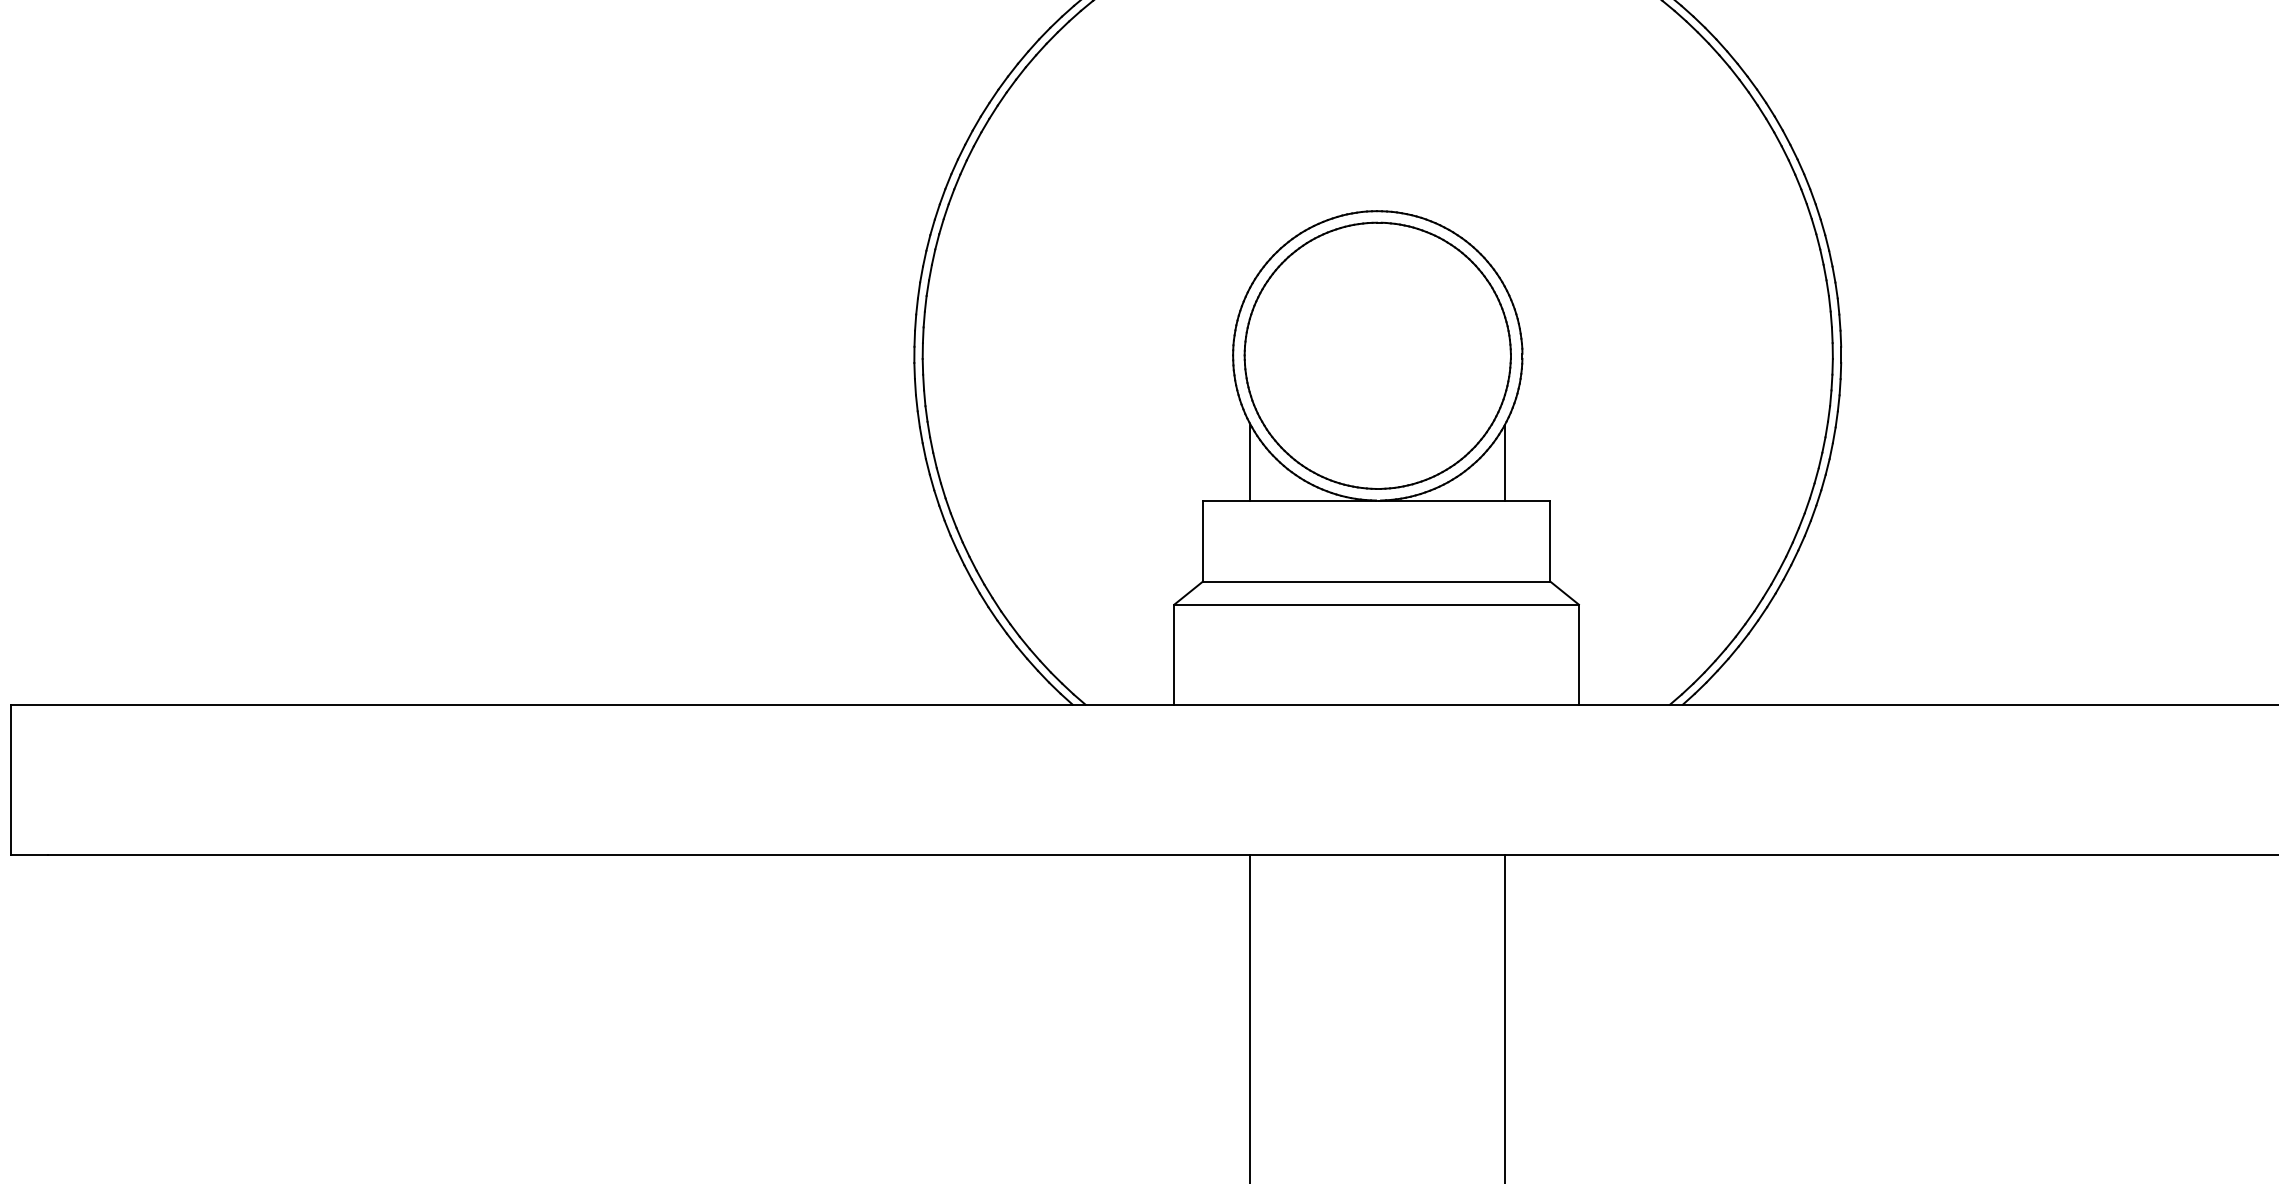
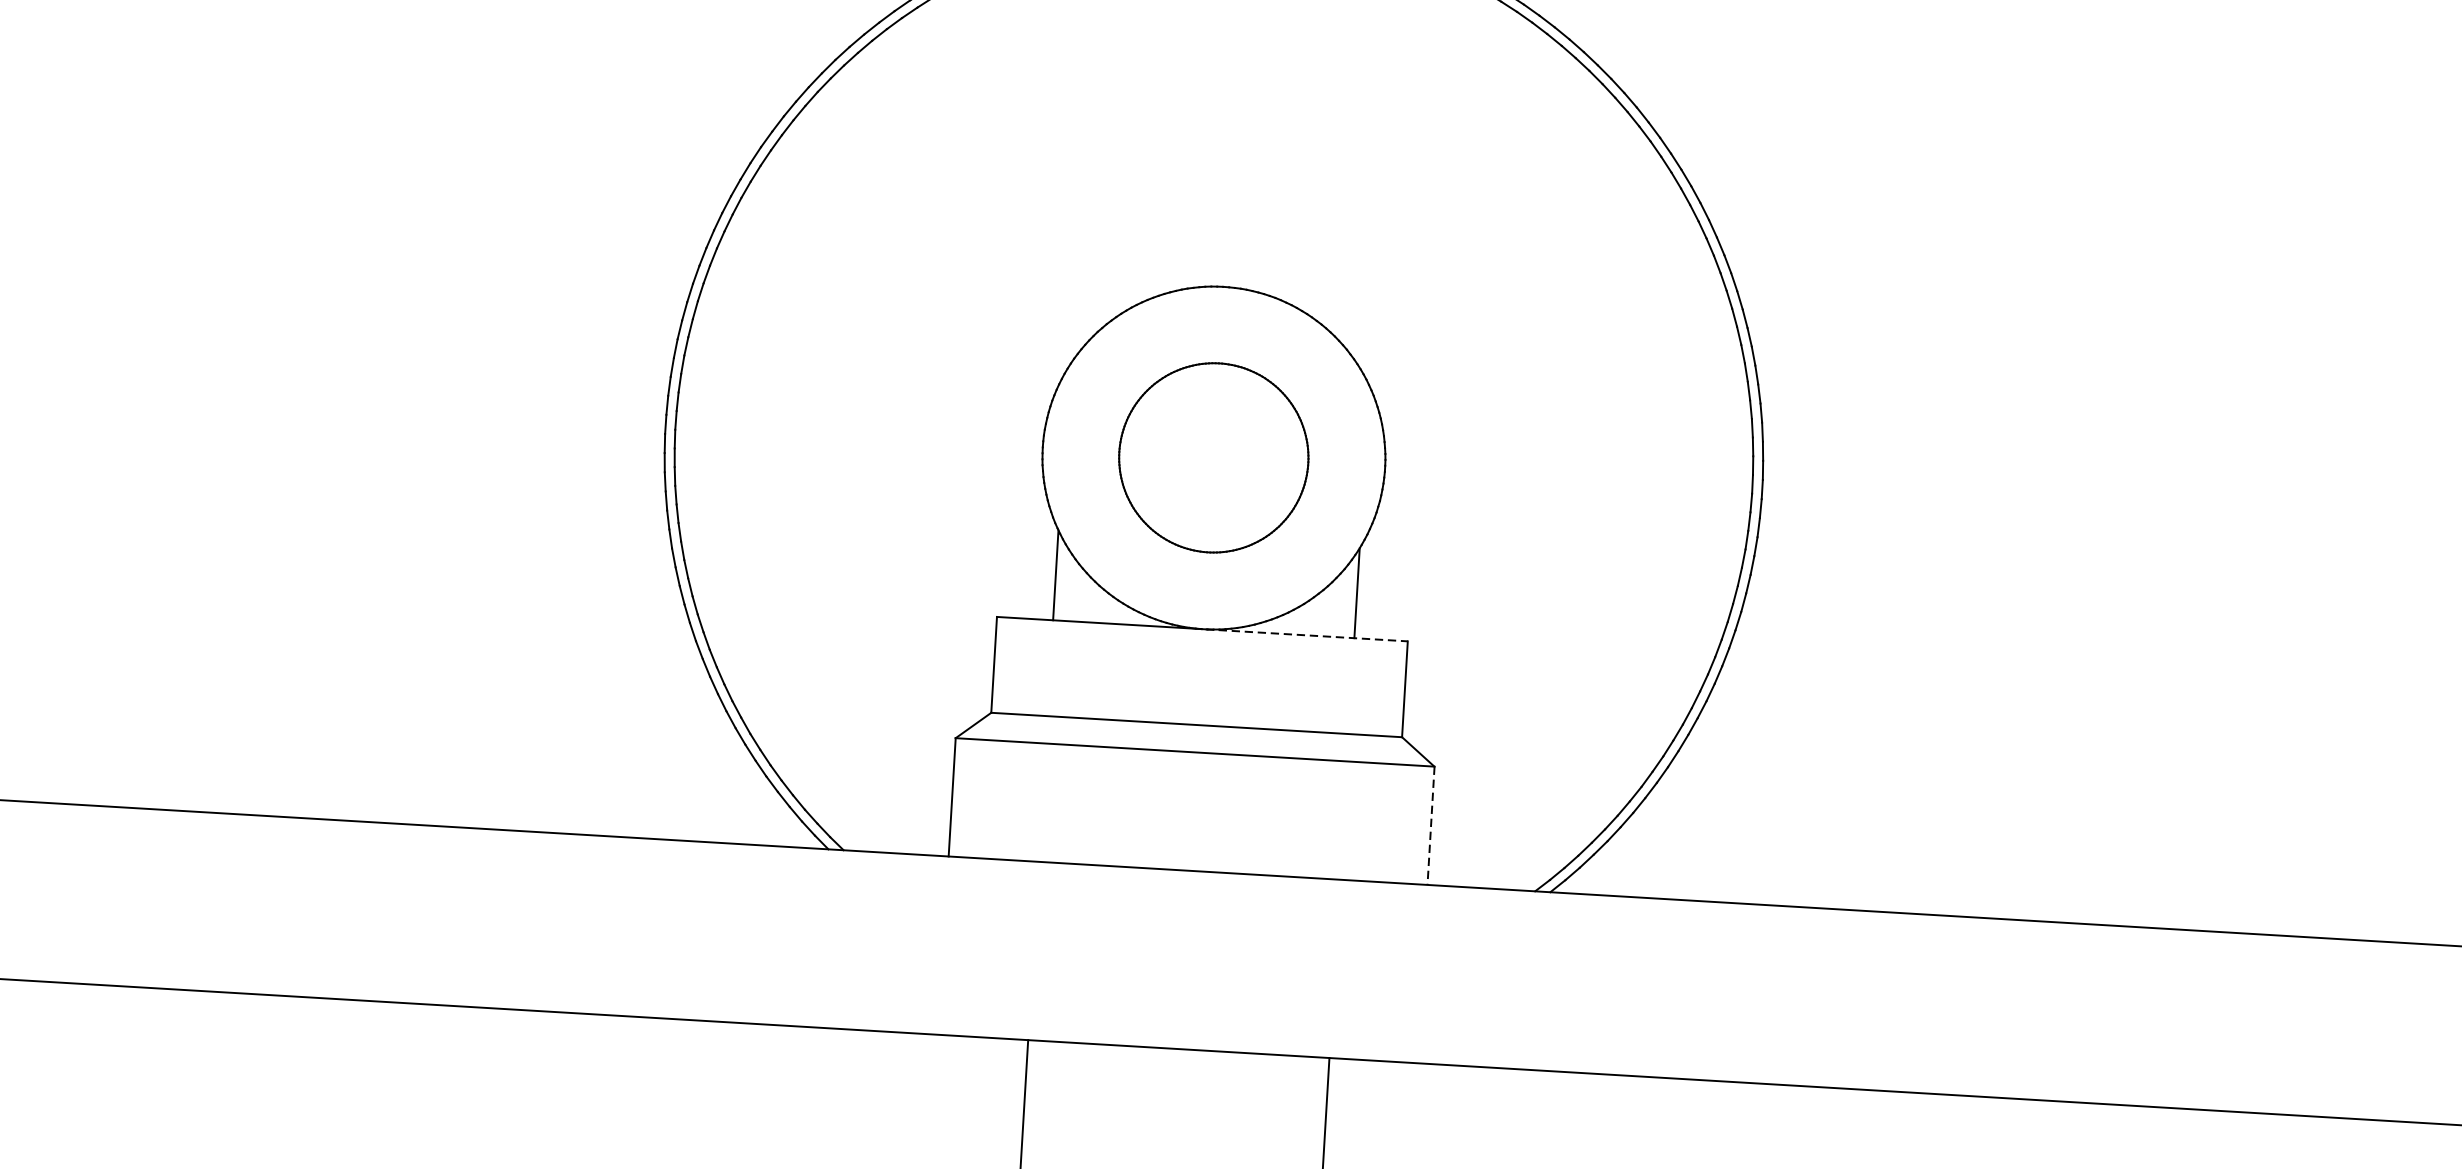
part: (1377, 355) -> (1213, 457), size x0.6
line: (1465, 500) -> (1307, 635), solid -> dashed
line: (1579, 654) -> (1431, 825), solid -> dashed

